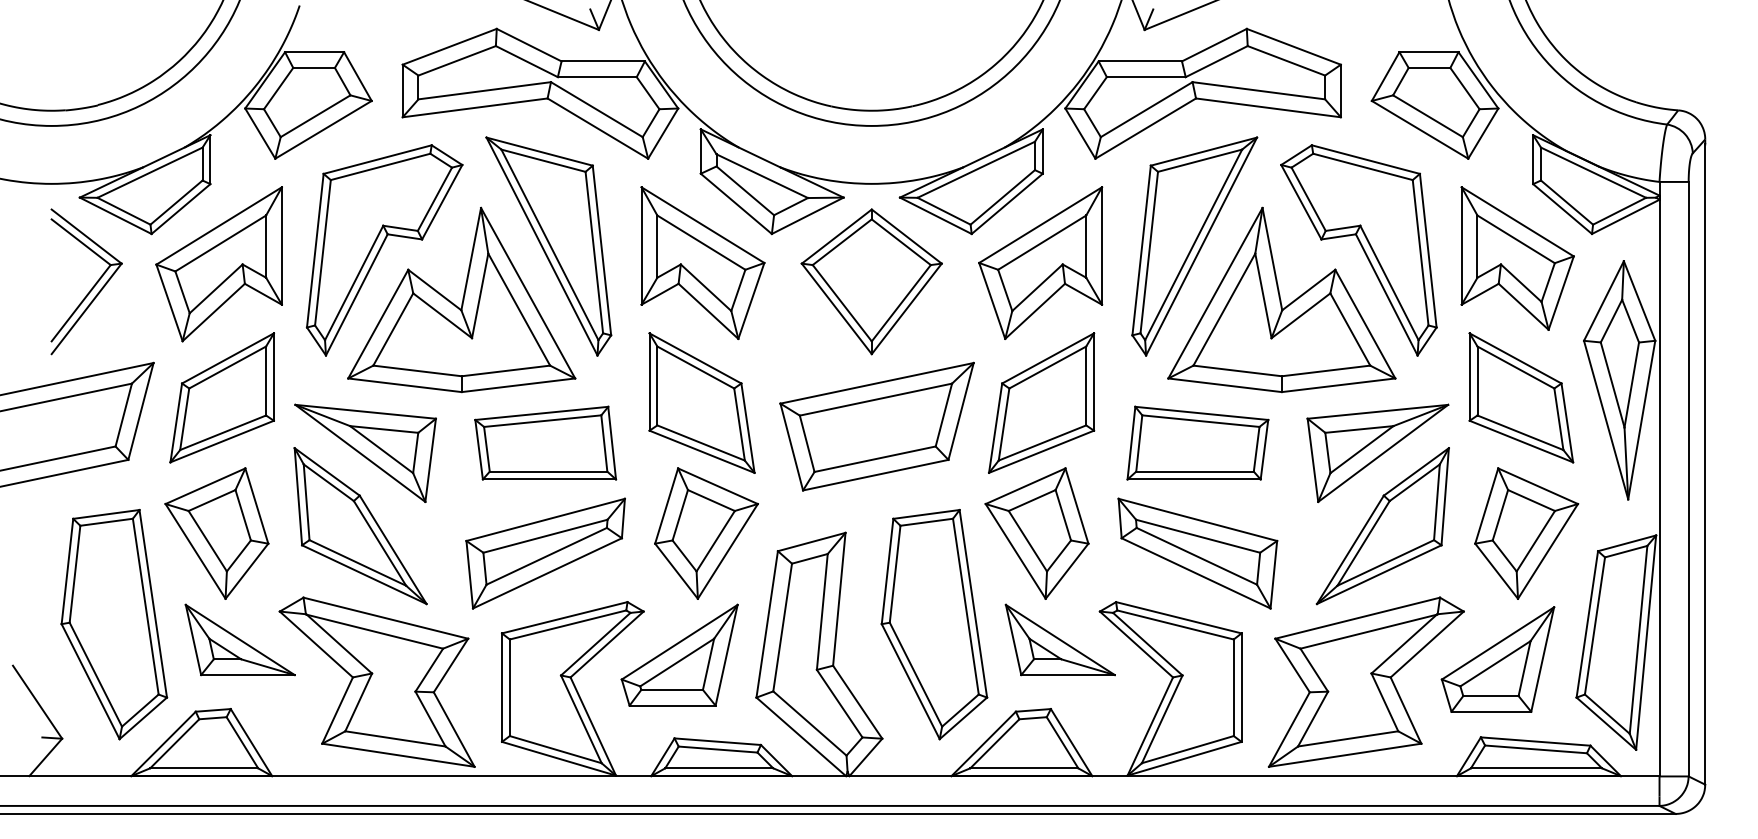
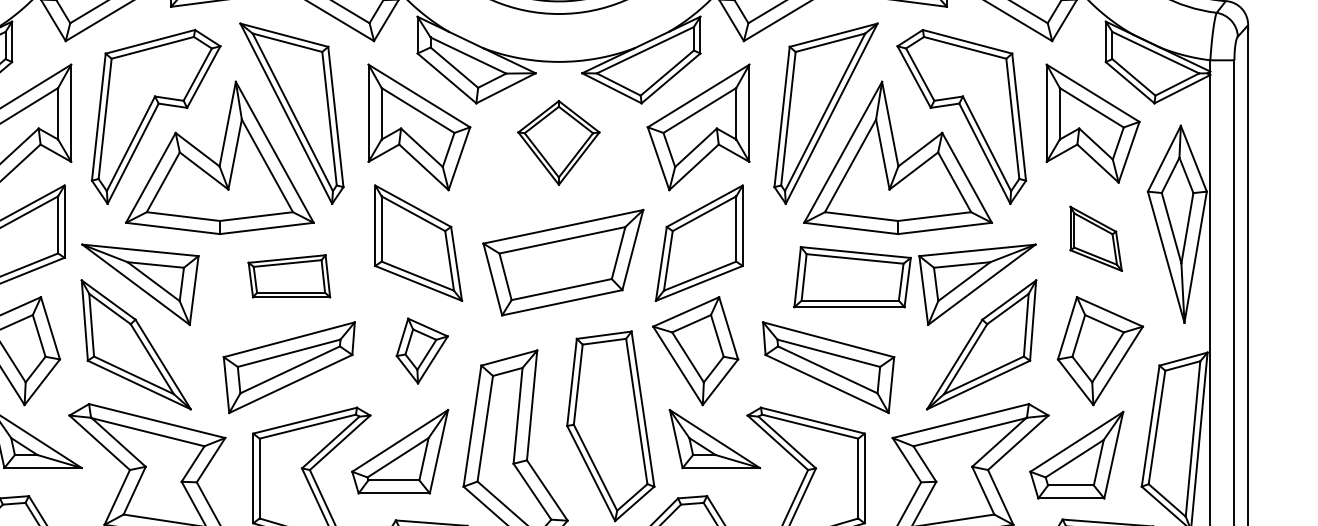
part: (871, 281) -> (558, 142), size x0.7
part: (1521, 397) -> (1096, 238), size x0.6
part: (545, 442) -> (289, 275), size x0.7
part: (1197, 442) -> (852, 276), moved
part: (706, 533) -> (422, 351), size x0.6

